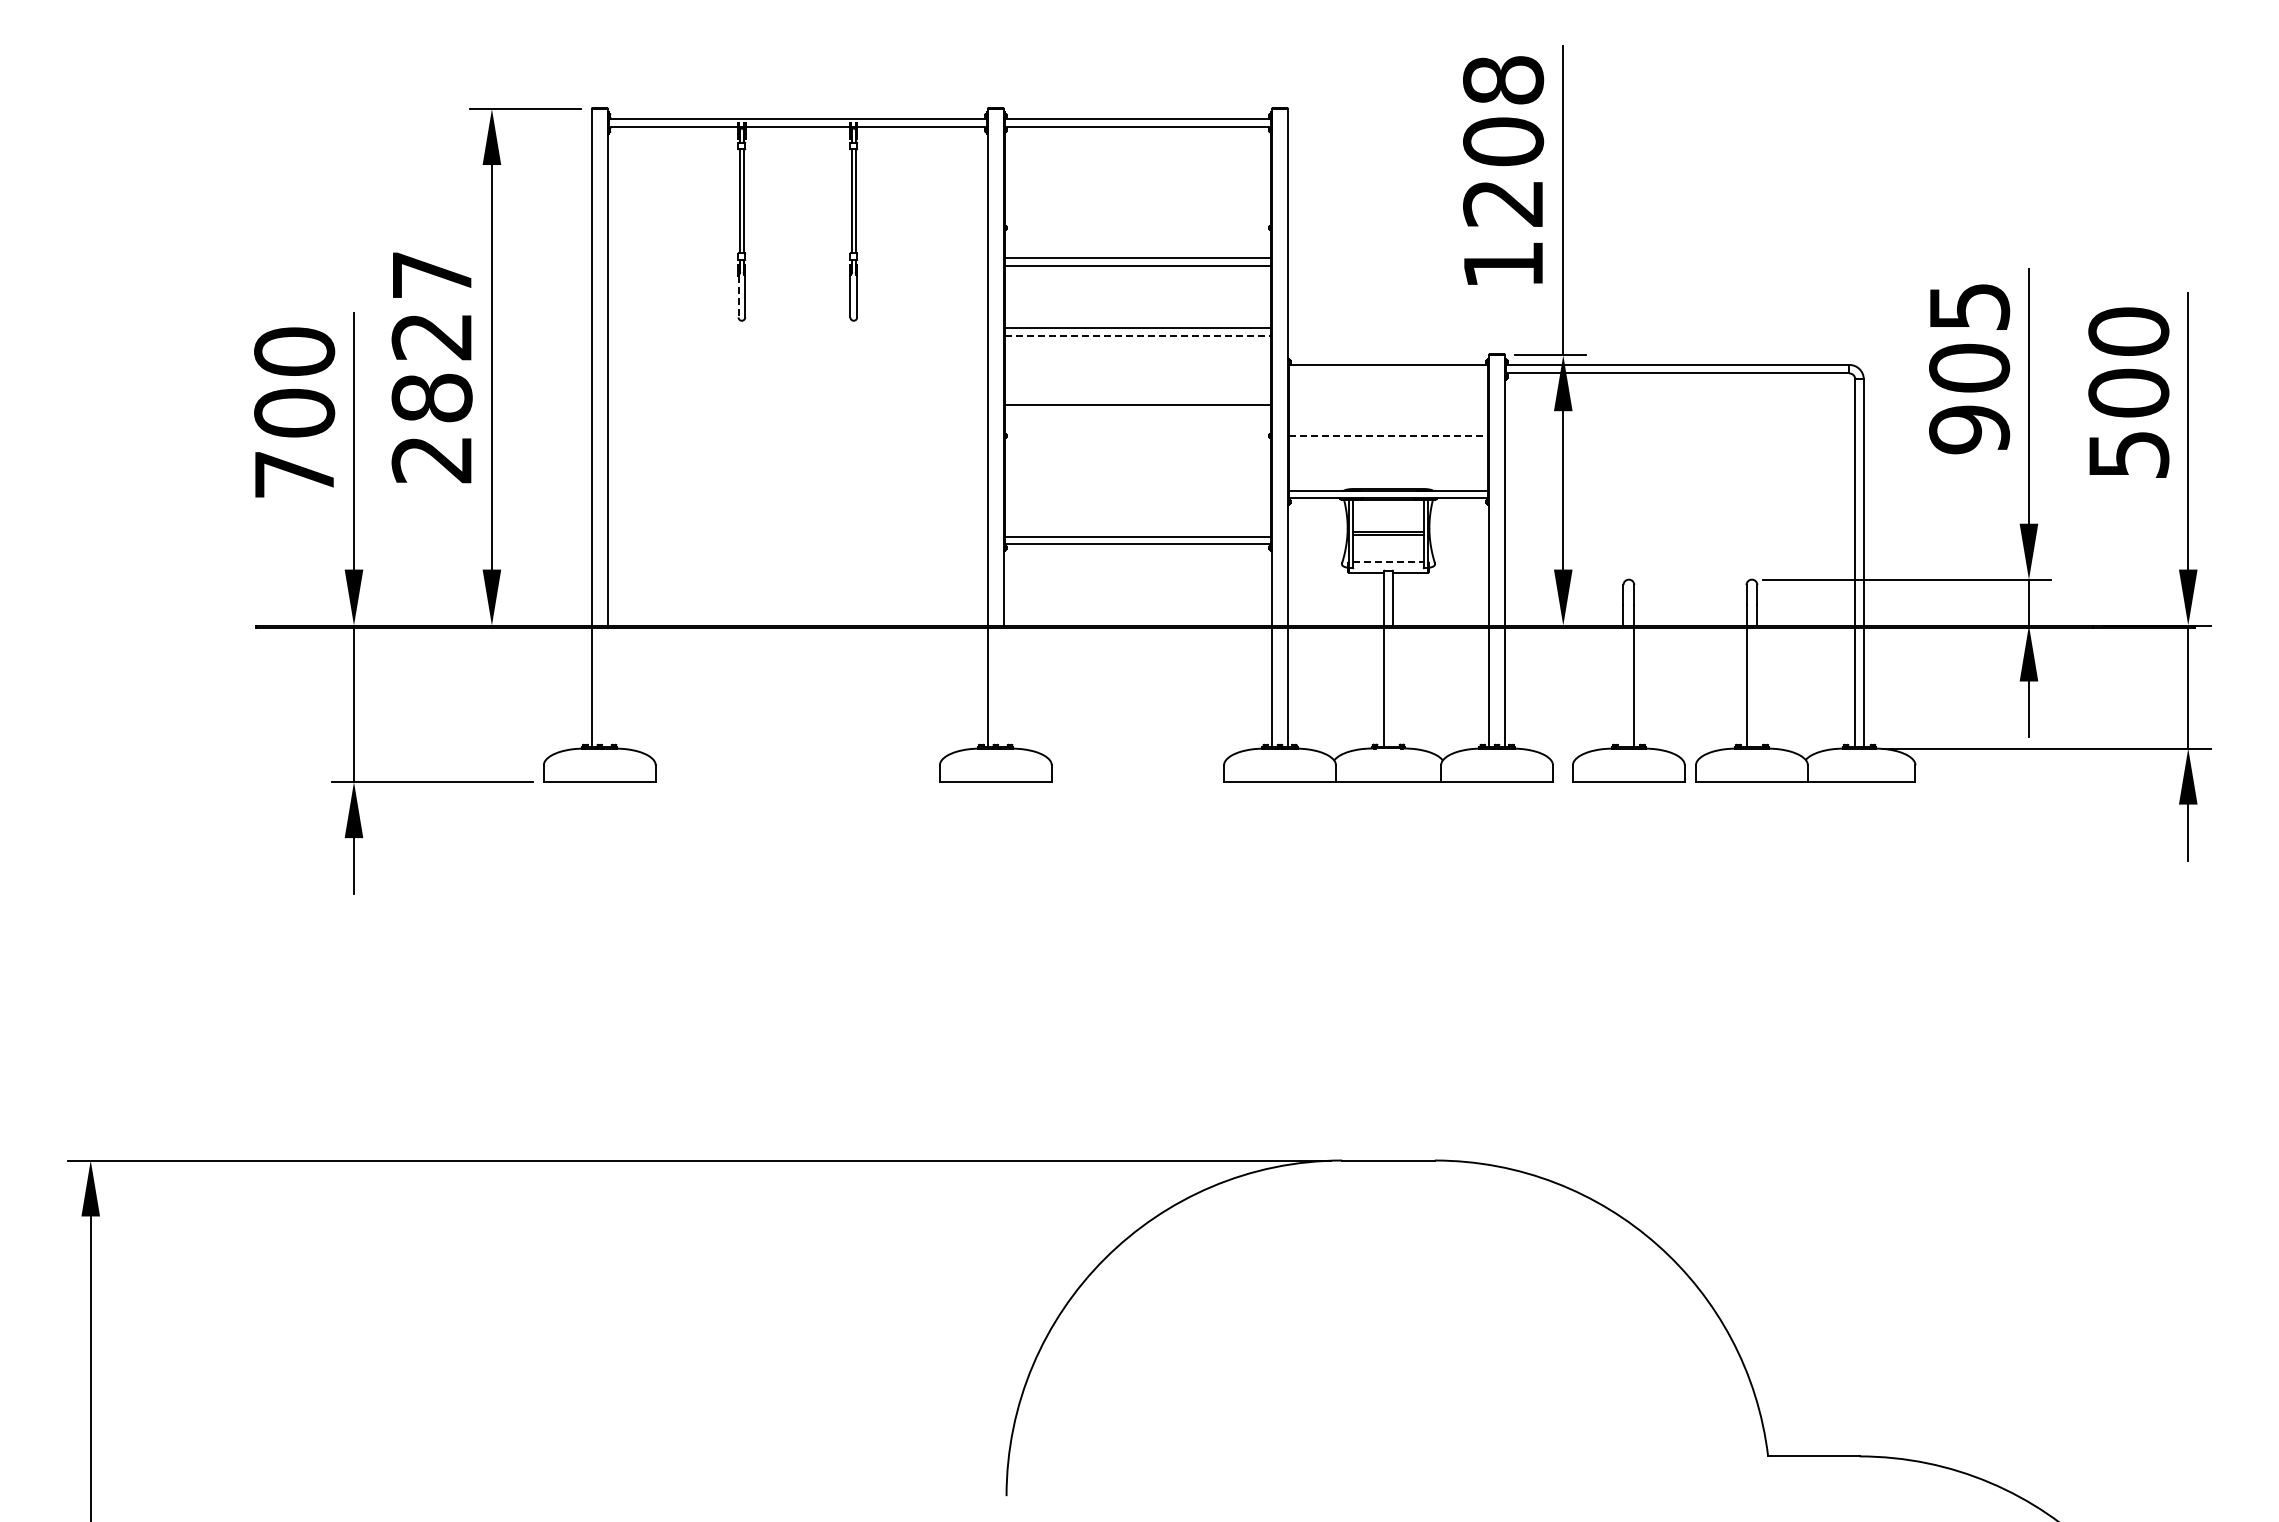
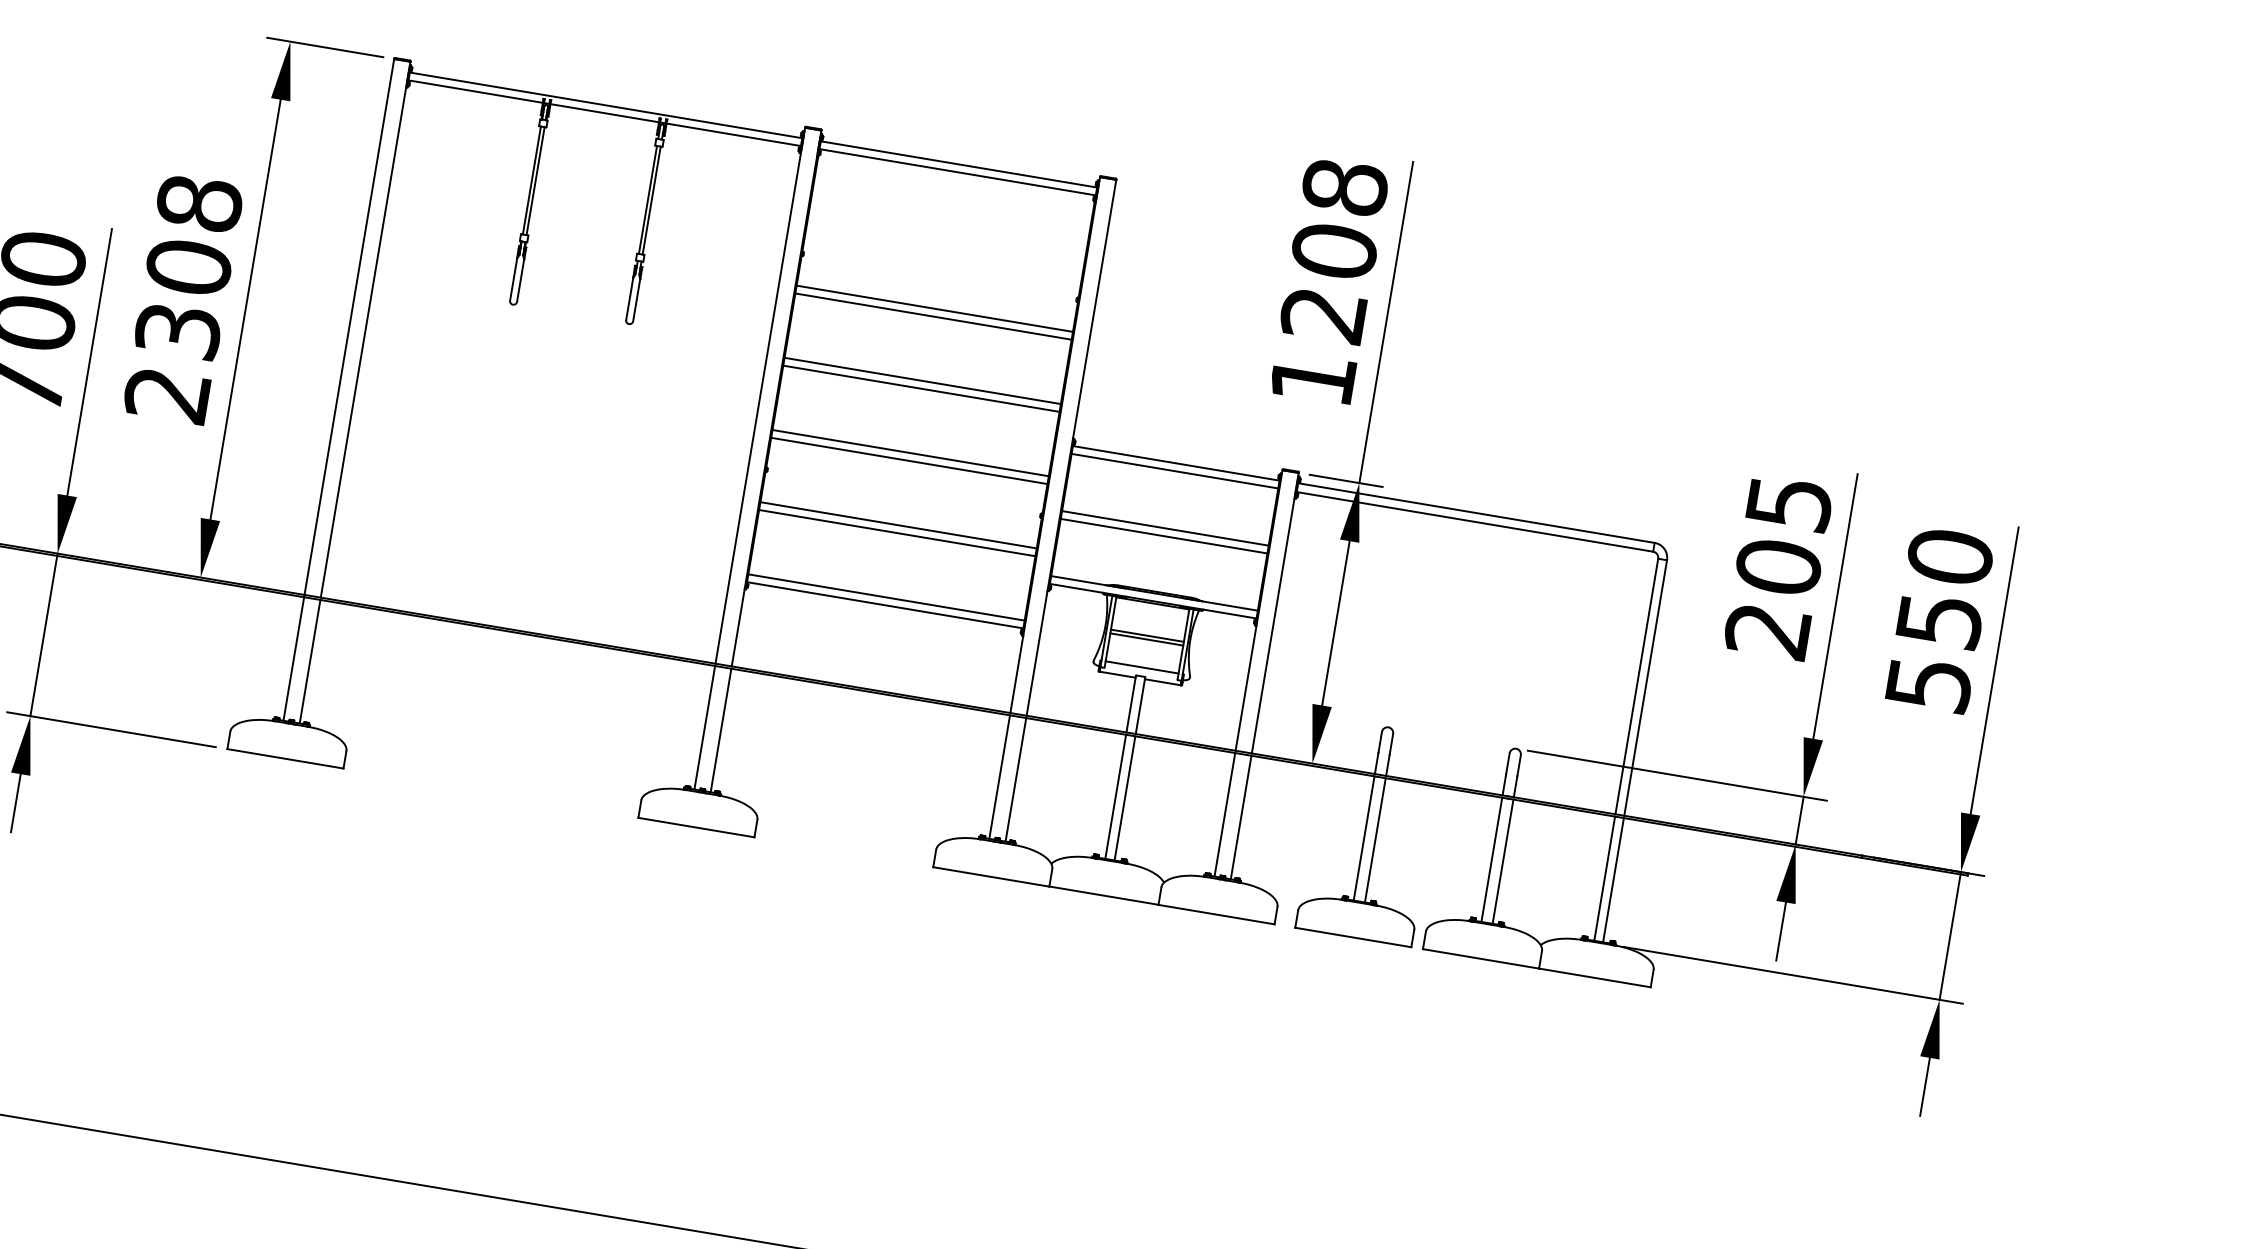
line: (738, 297) -> (513, 279), dashed -> solid
line: (1138, 335) -> (922, 388), dashed -> solid
text: (431, 336) -> (188, 267), 2827 -> 2308
line: (1388, 373) -> (1174, 471), added
text: (2128, 392) -> (1939, 619), 500 -> 550
line: (1137, 397) -> (910, 453), added
line: (1388, 428) -> (1165, 528), added
text: (1969, 429) -> (1768, 630), 905 -> 205
line: (1388, 435) -> (1164, 536), dashed -> solid
line: (1137, 467) -> (898, 525), added
line: (1137, 474) -> (896, 532), added
line: (1389, 562) -> (1143, 667), dashed -> solid
line: (607, 686) -> (310, 660), added
line: (1003, 686) -> (721, 729), added
line: (1393, 687) -> (1125, 798), added
line: (1623, 687) -> (1364, 838), added
line: (1757, 687) -> (1503, 861), added

